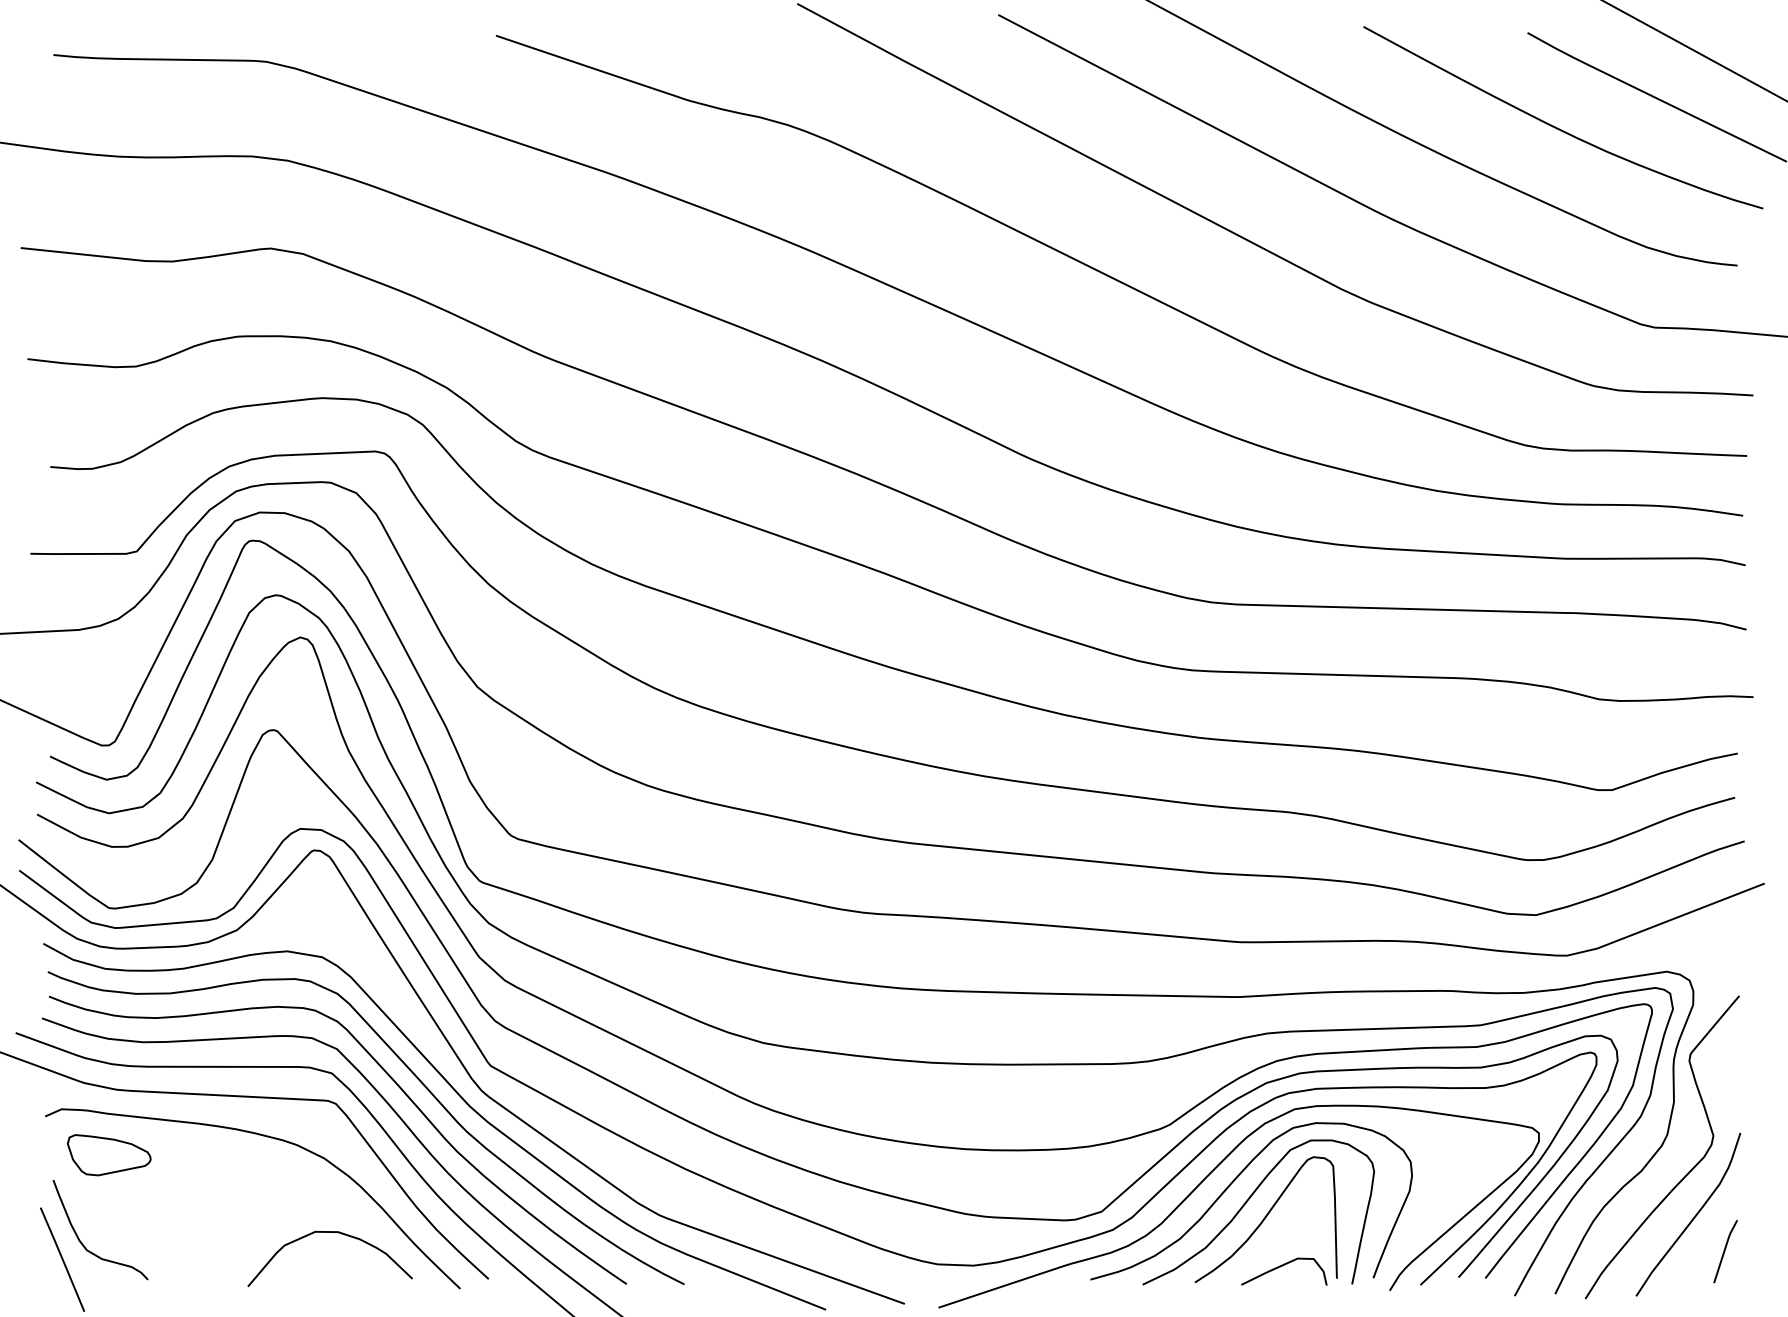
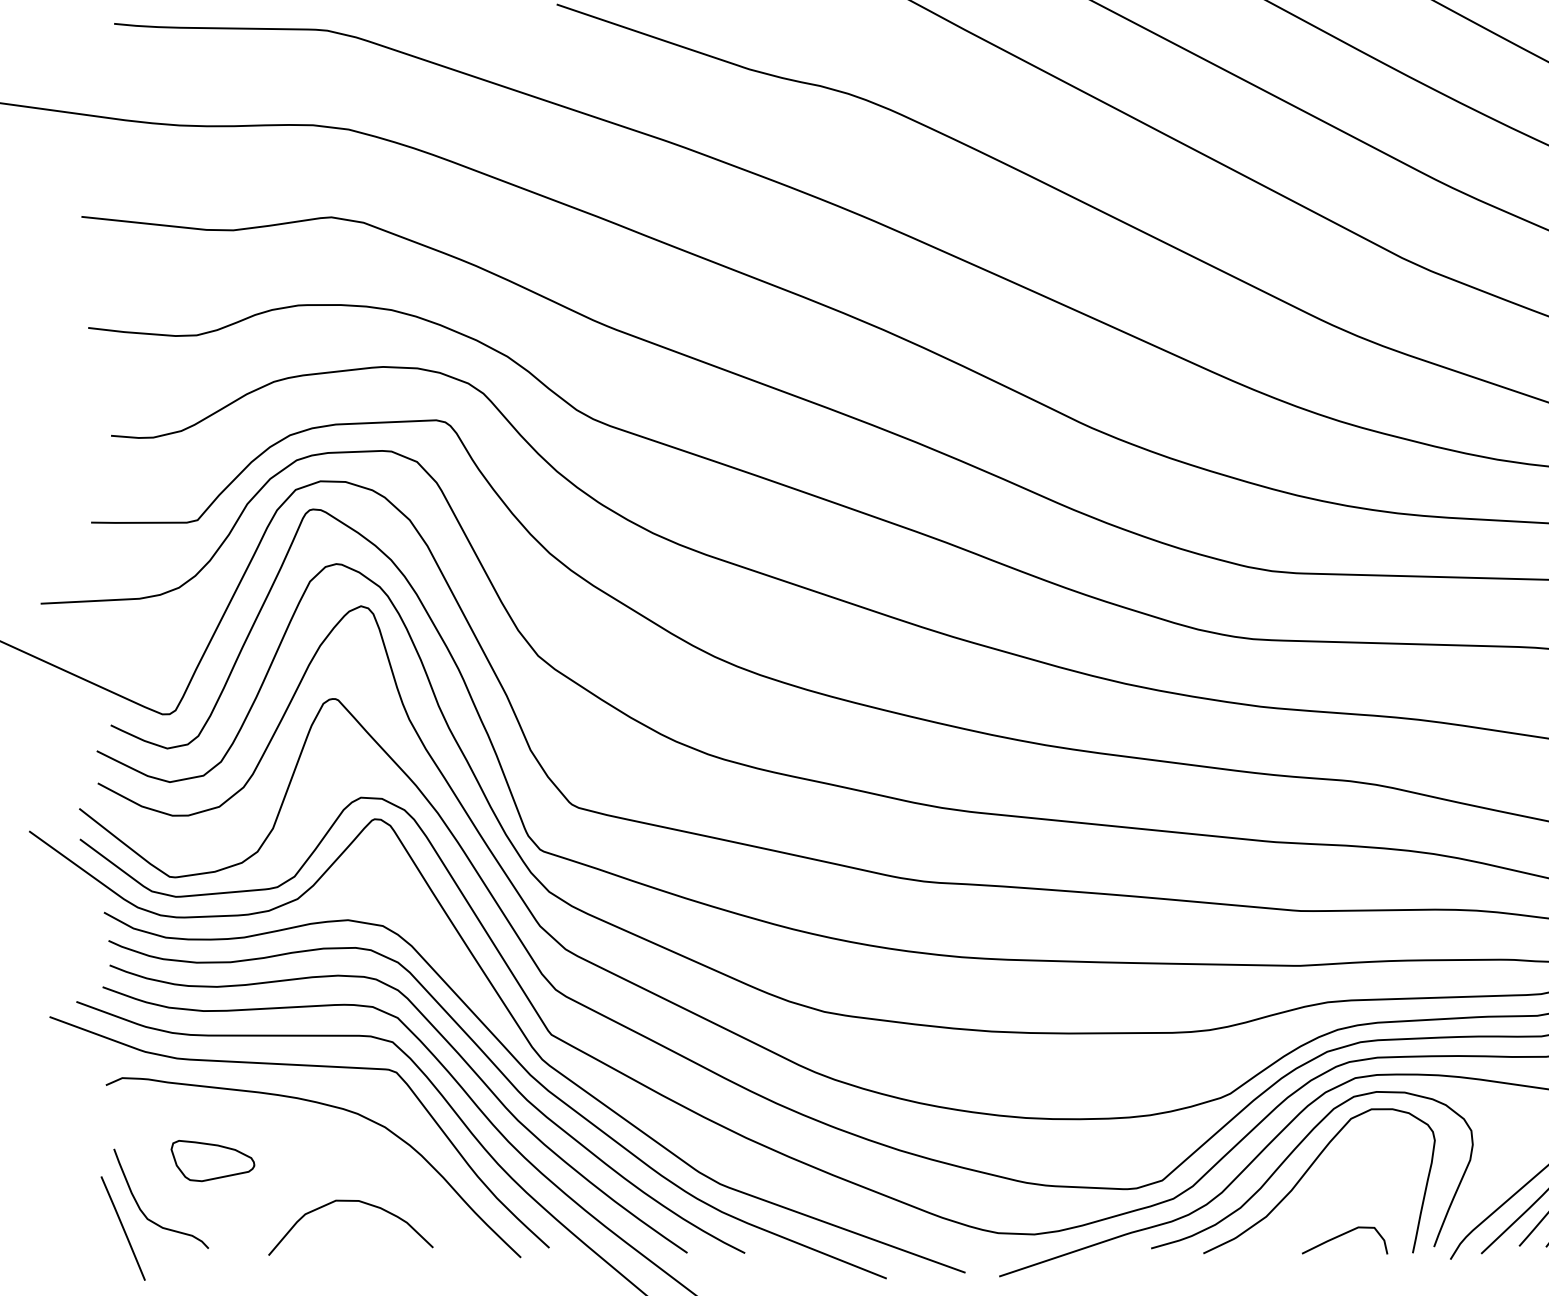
part: (109, 1155) -> (213, 1161), moved
curve: (1265, 1219) -> (1326, 1188), removed
curve: (329, 1232) -> (350, 1201), moved

